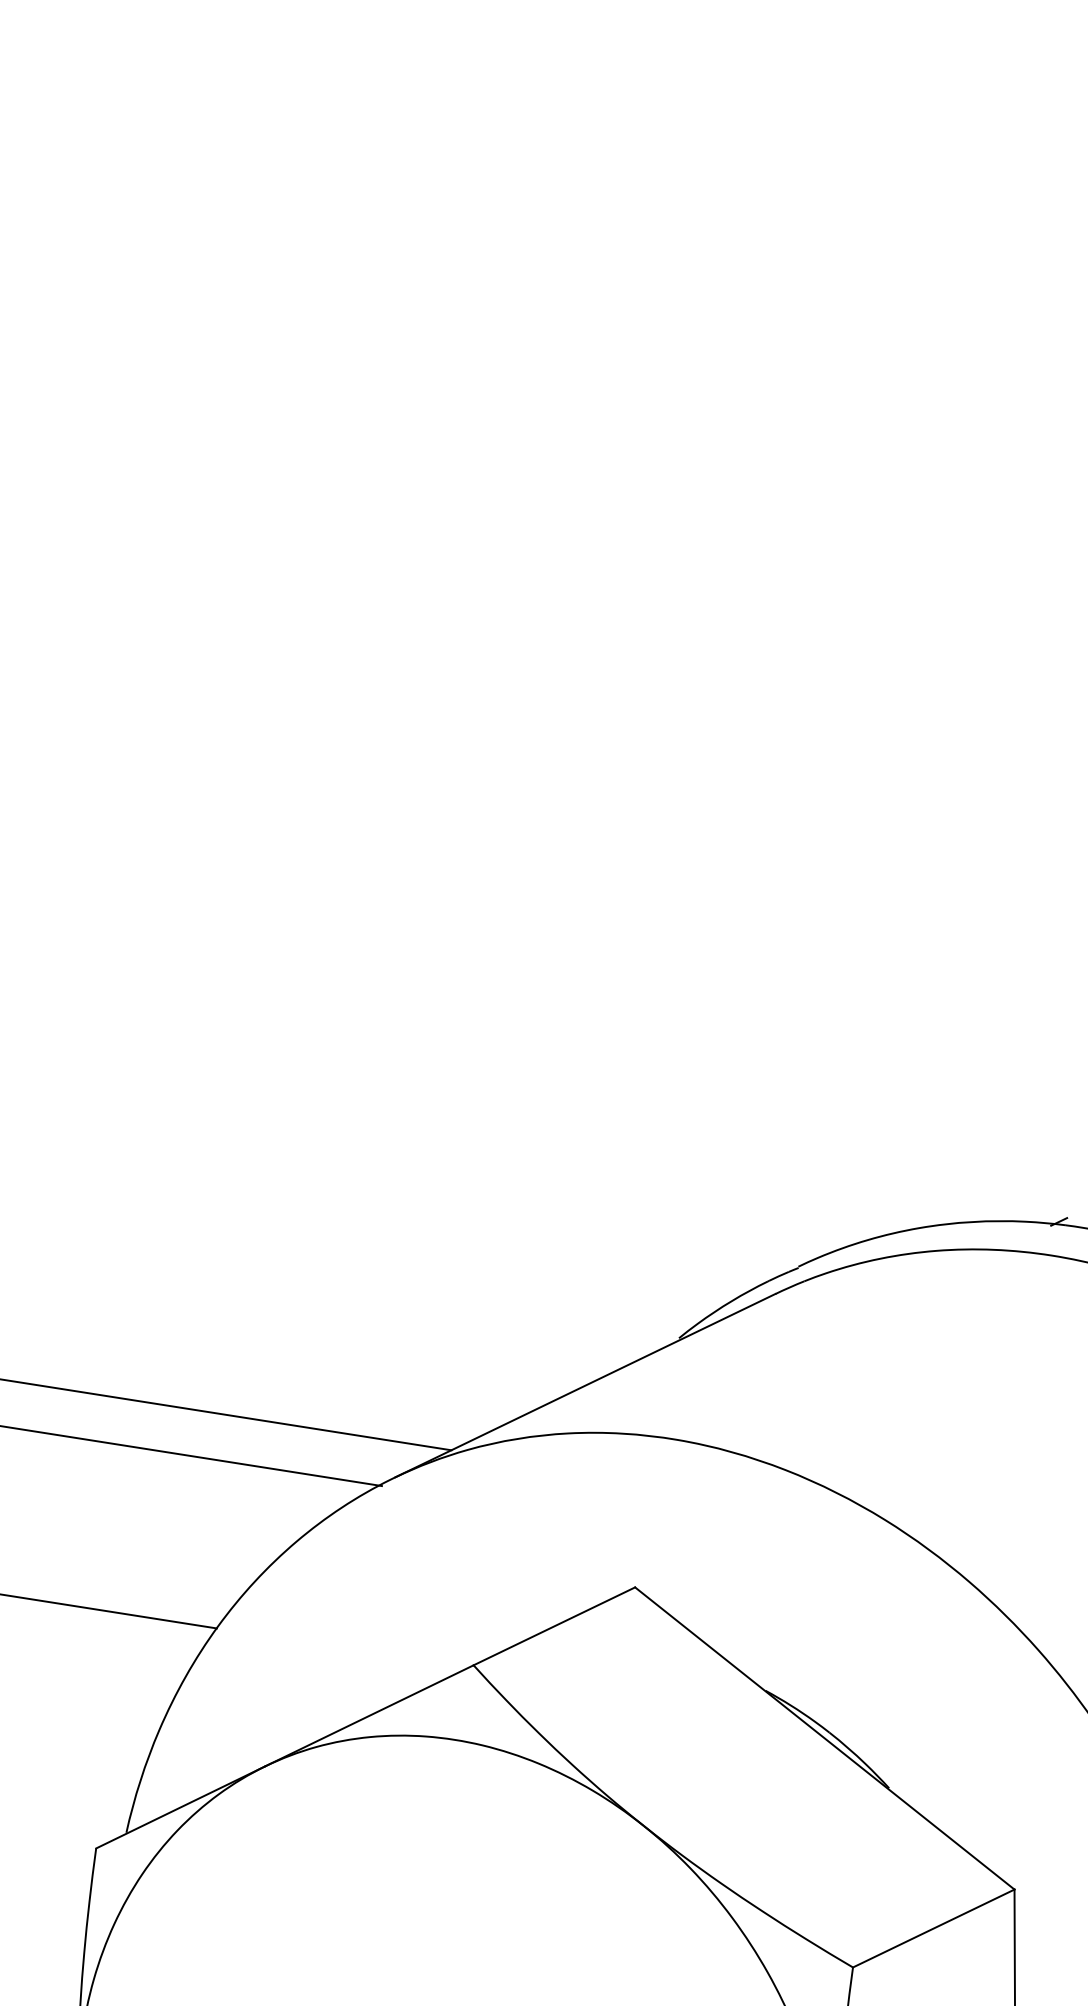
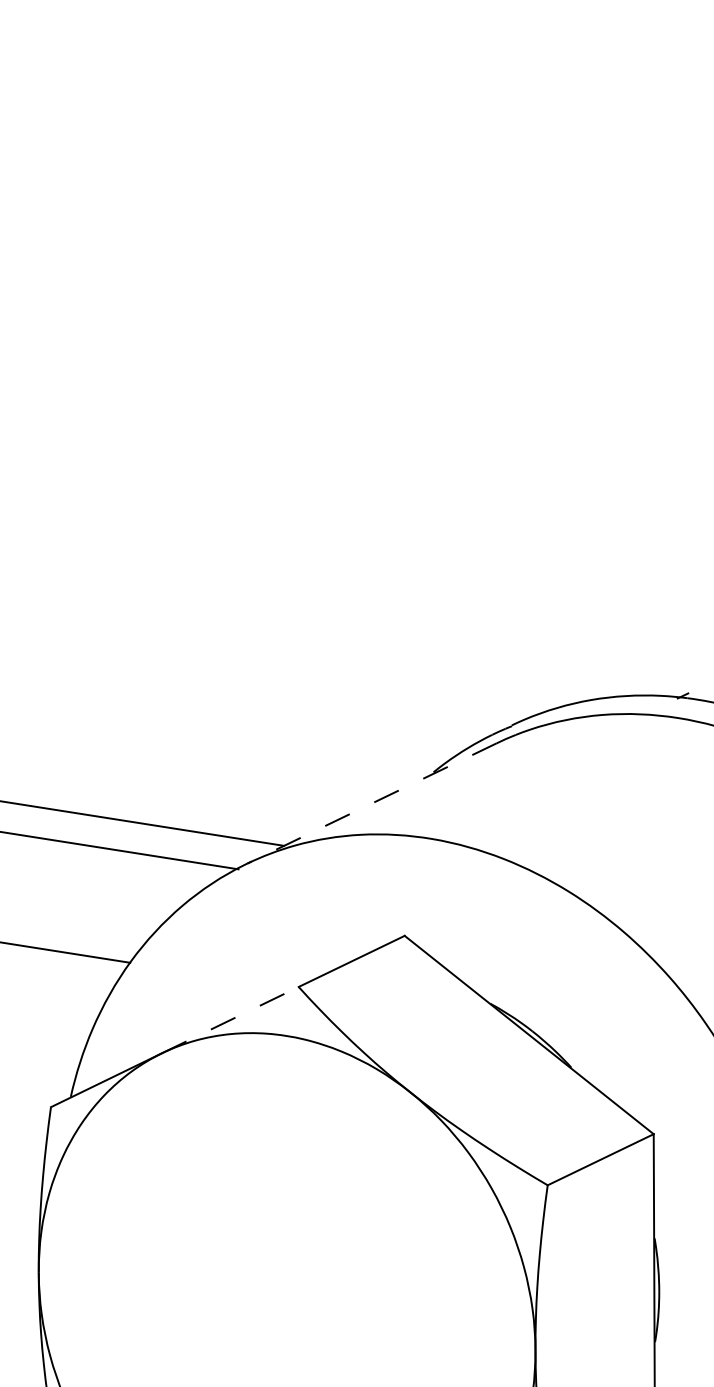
line: (586, 1385) -> (372, 803), solid -> dashed
line: (369, 1716) -> (230, 1020), solid -> dashed

